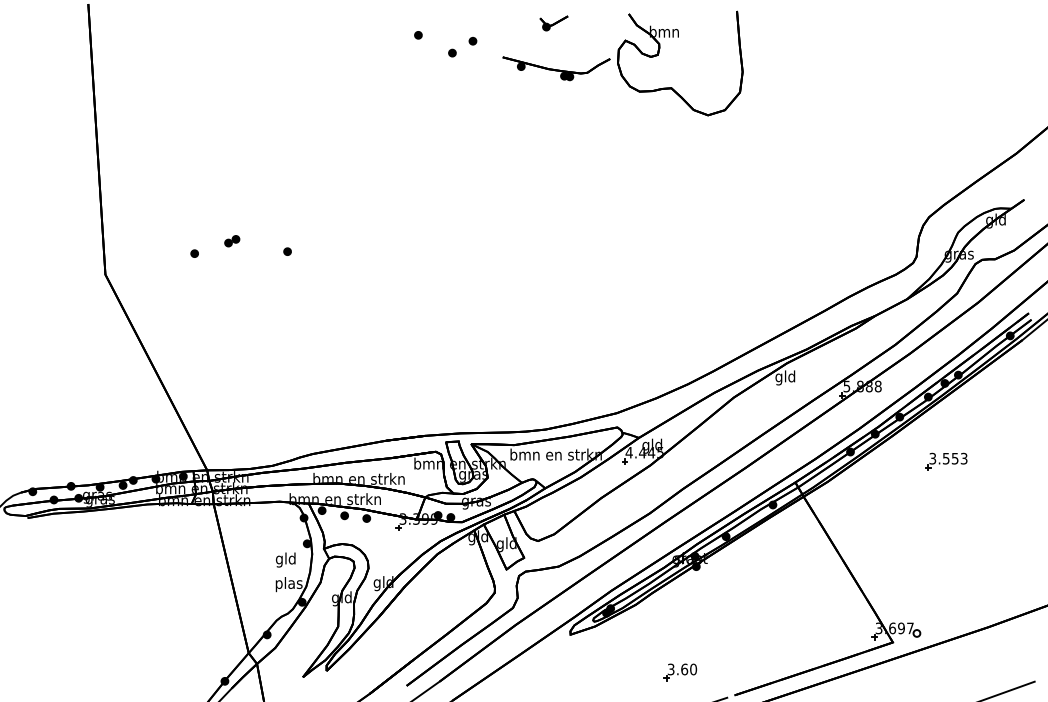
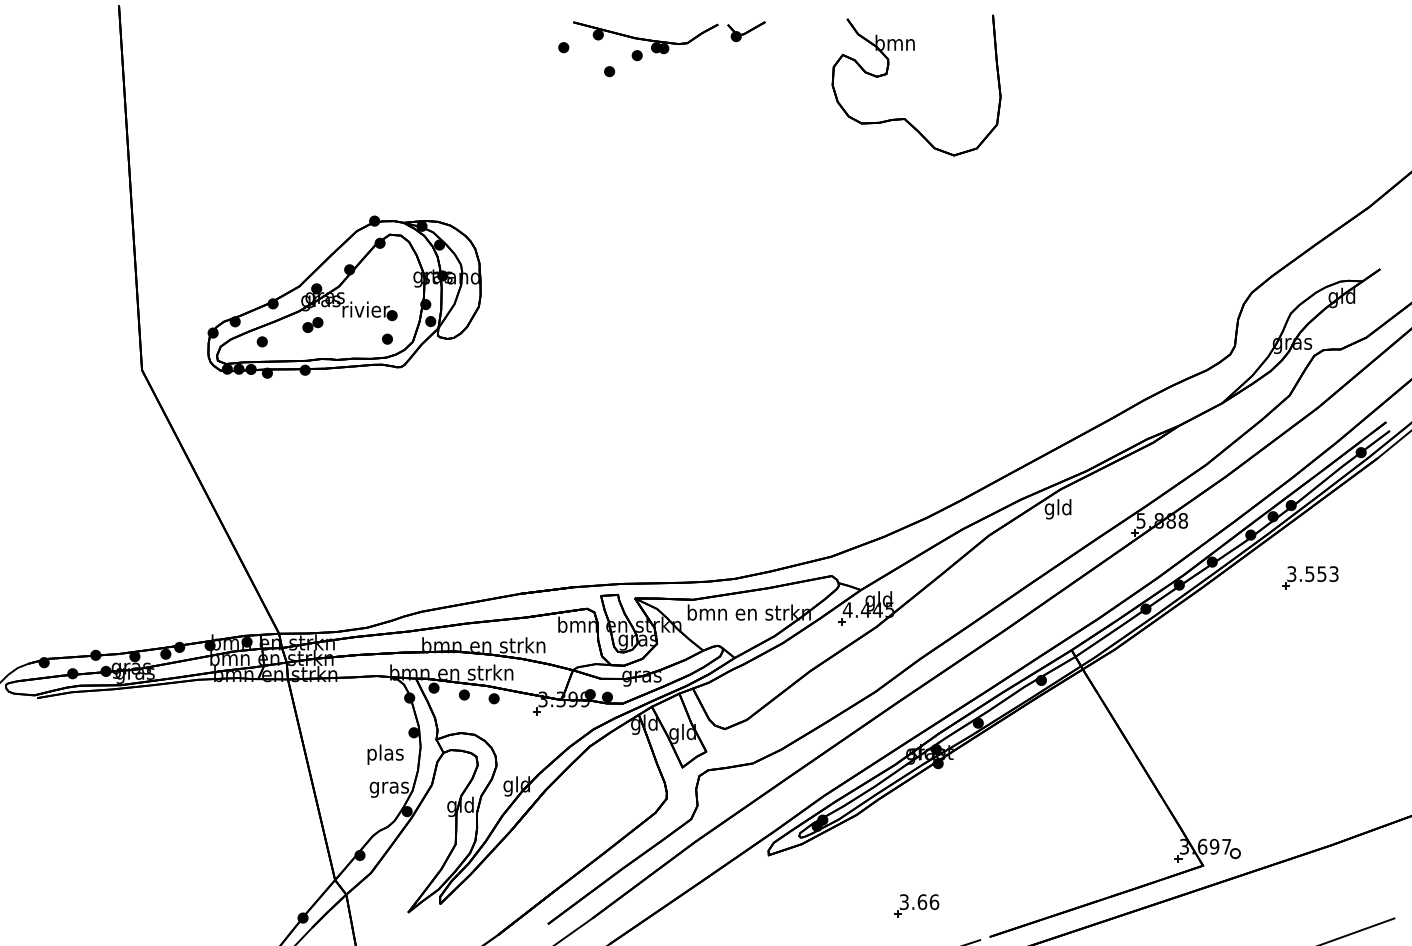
part: (556, 68) -> (645, 37), moved
part: (255, 220) -> (344, 296), added
part: (946, 461) -> (1310, 577), moved
text: (286, 559) -> (385, 754), gld -> plas
text: (288, 584) -> (388, 787), plas -> gras
text: (693, 669) -> (934, 901), 3.60 -> 3.66

